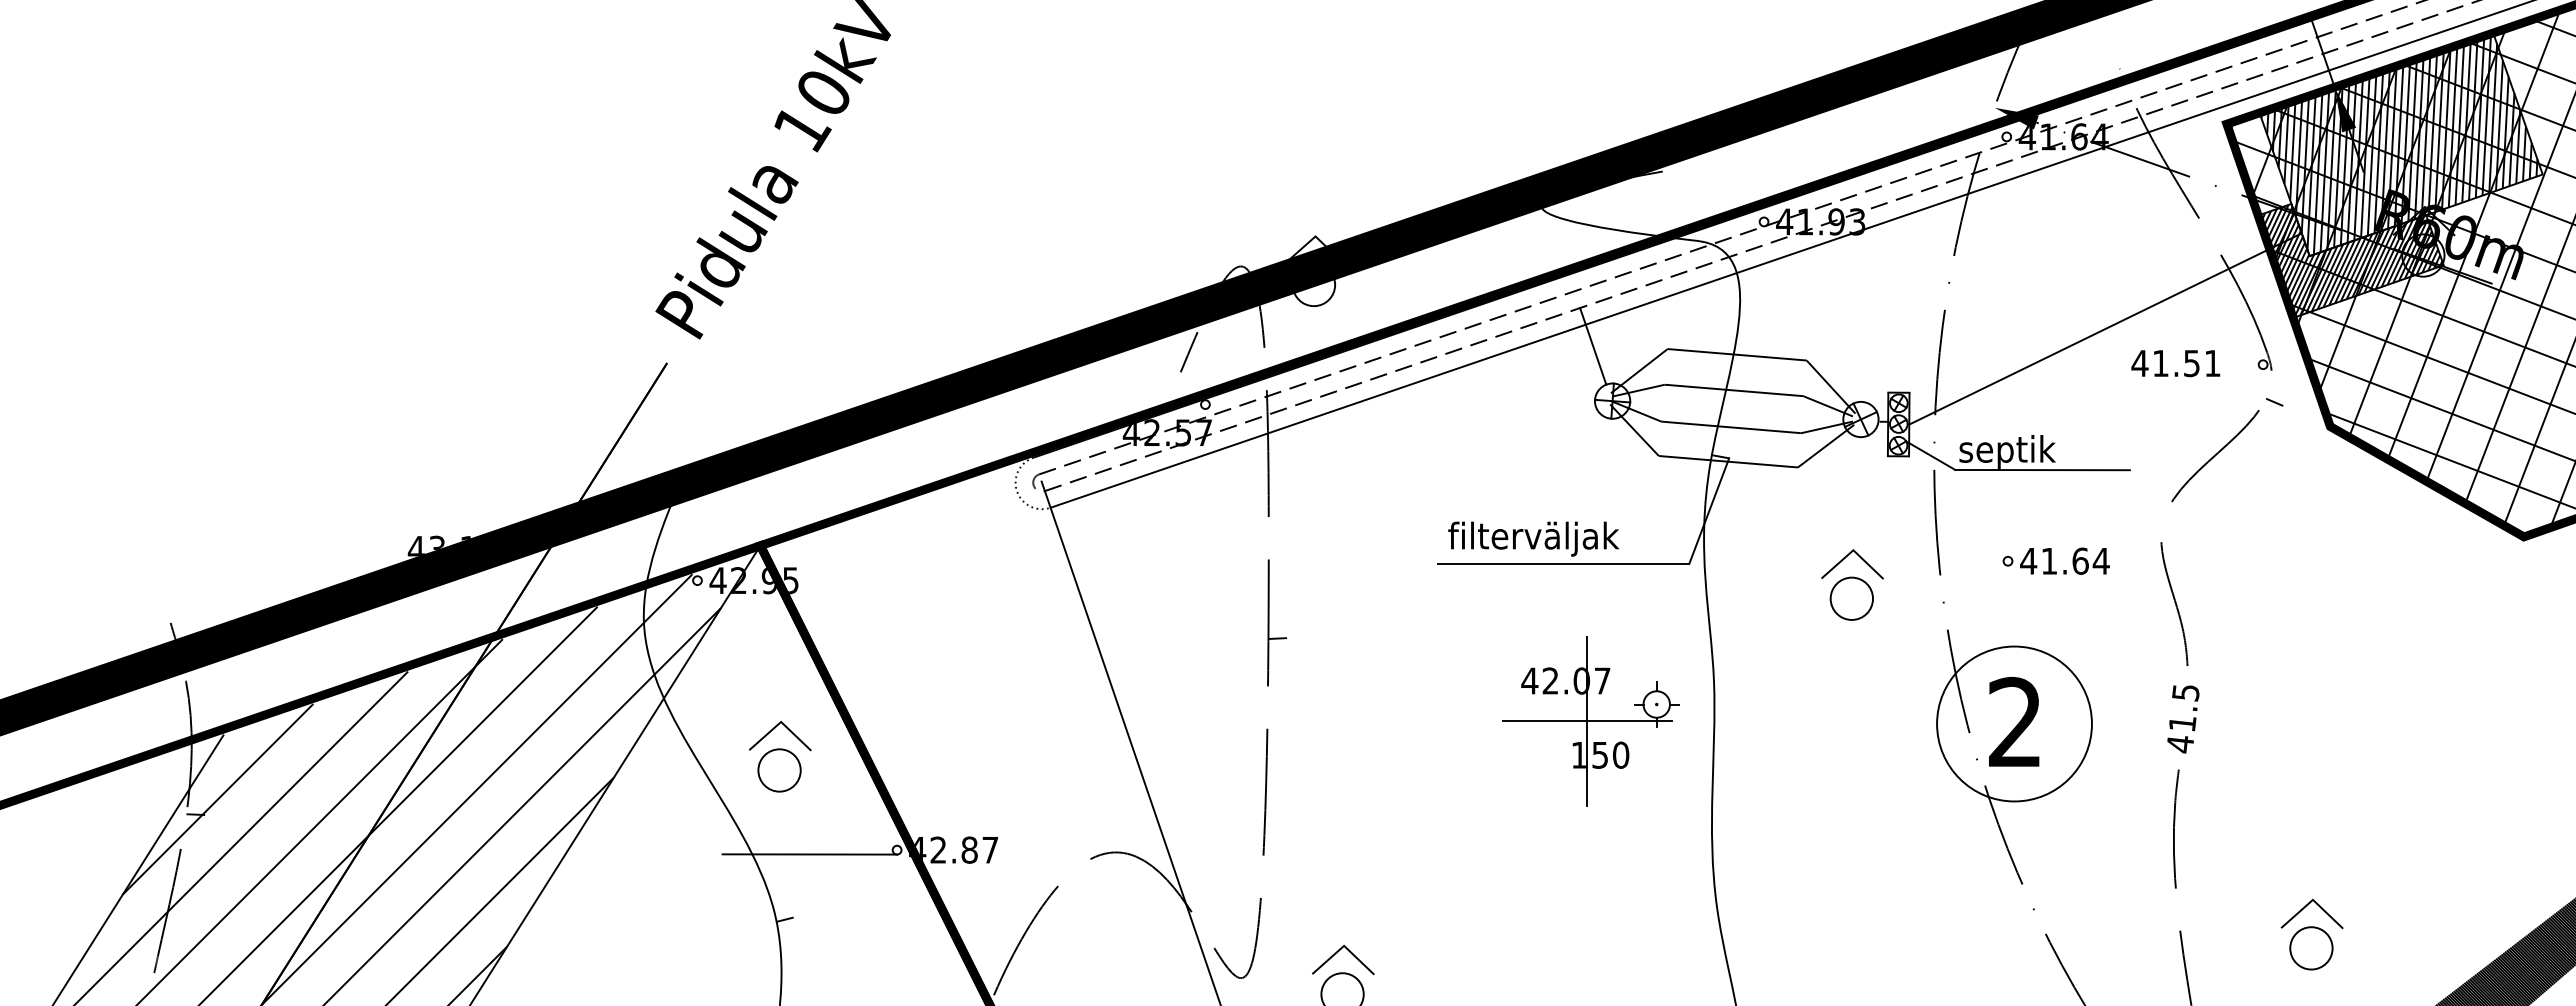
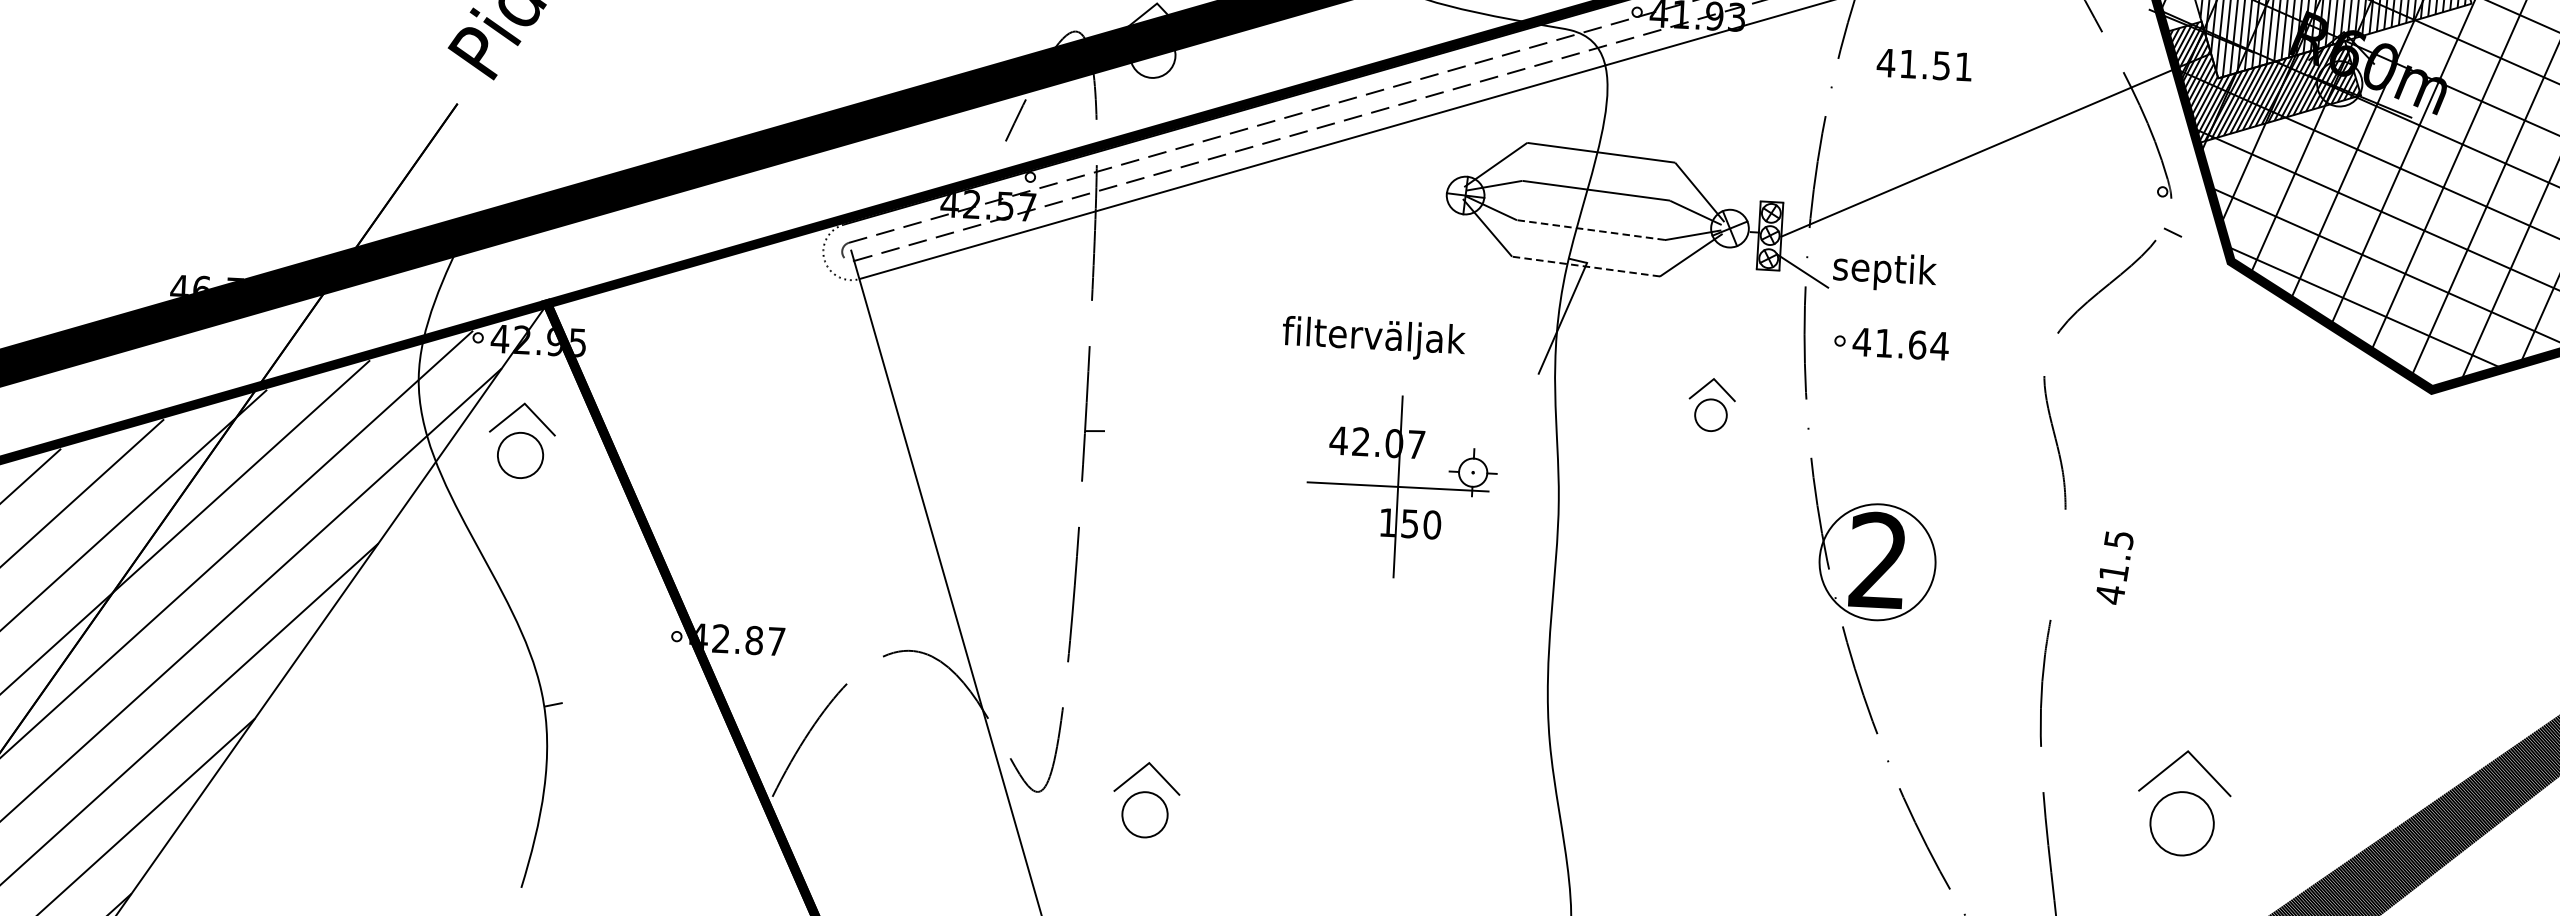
line: (1593, 346) -> (1448, 136), removed
text: (2175, 363) -> (1924, 64), moved
line: (1731, 427) -> (1591, 230), solid -> dashed
line: (1728, 461) -> (1586, 266), solid -> dashed
line: (2042, 469) -> (1921, 291), removed
text: (452, 543) -> (218, 284), 43.10 -> 46.77
part: (2055, 560) -> (1890, 342), moved
line: (1563, 564) -> (1404, 367), removed
part: (1852, 584) -> (1712, 404), size x0.7
text: (2183, 719) -> (2115, 568), moved
part: (1590, 721) -> (1401, 487), moved
circle: (2014, 723) -> (1877, 561), size x0.7
part: (780, 756) -> (522, 440), moved
line: (809, 854) -> (583, 636), removed
part: (2311, 934) -> (2183, 803), size x1.4

